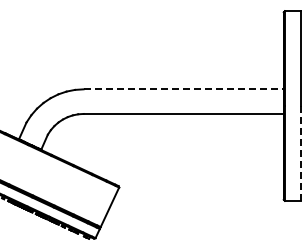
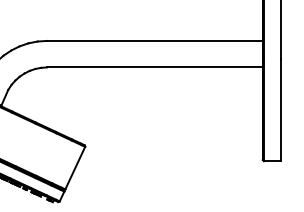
line: (184, 89) -> (155, 41), dashed -> solid
line: (300, 152) -> (280, 109), dashed -> solid

